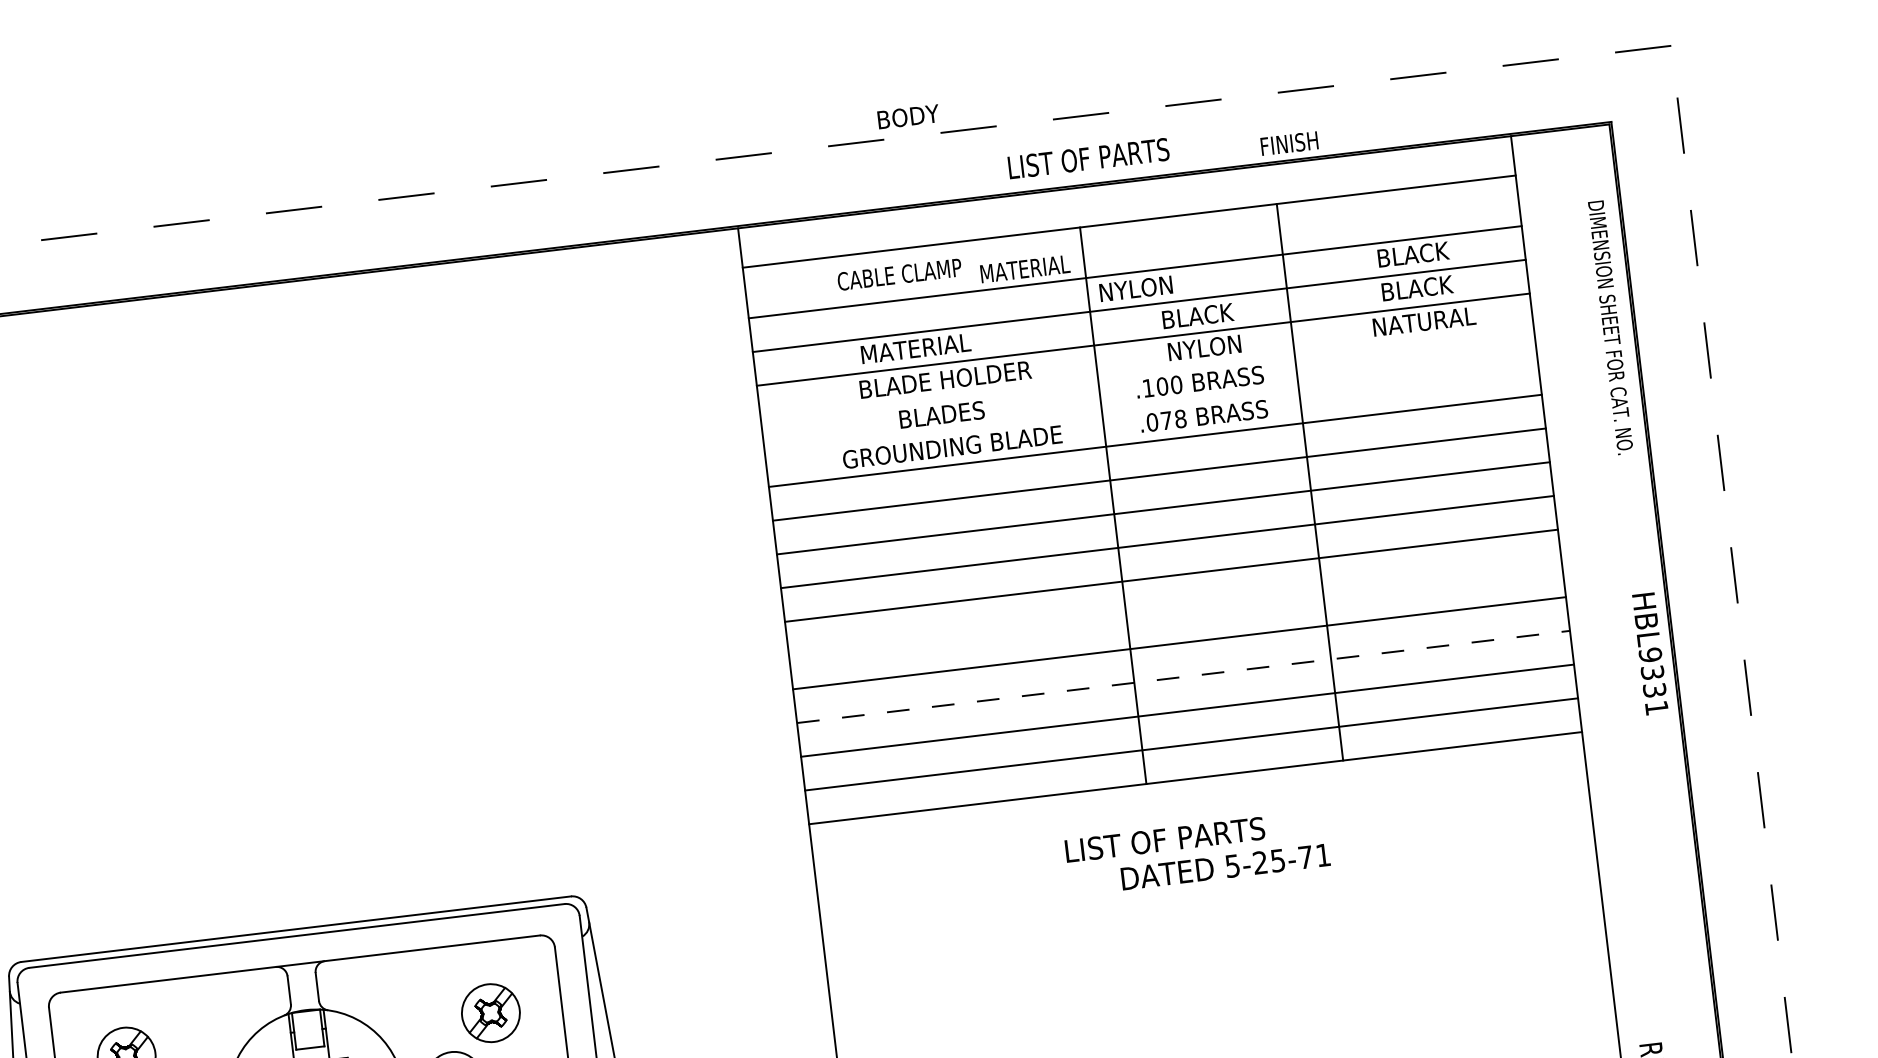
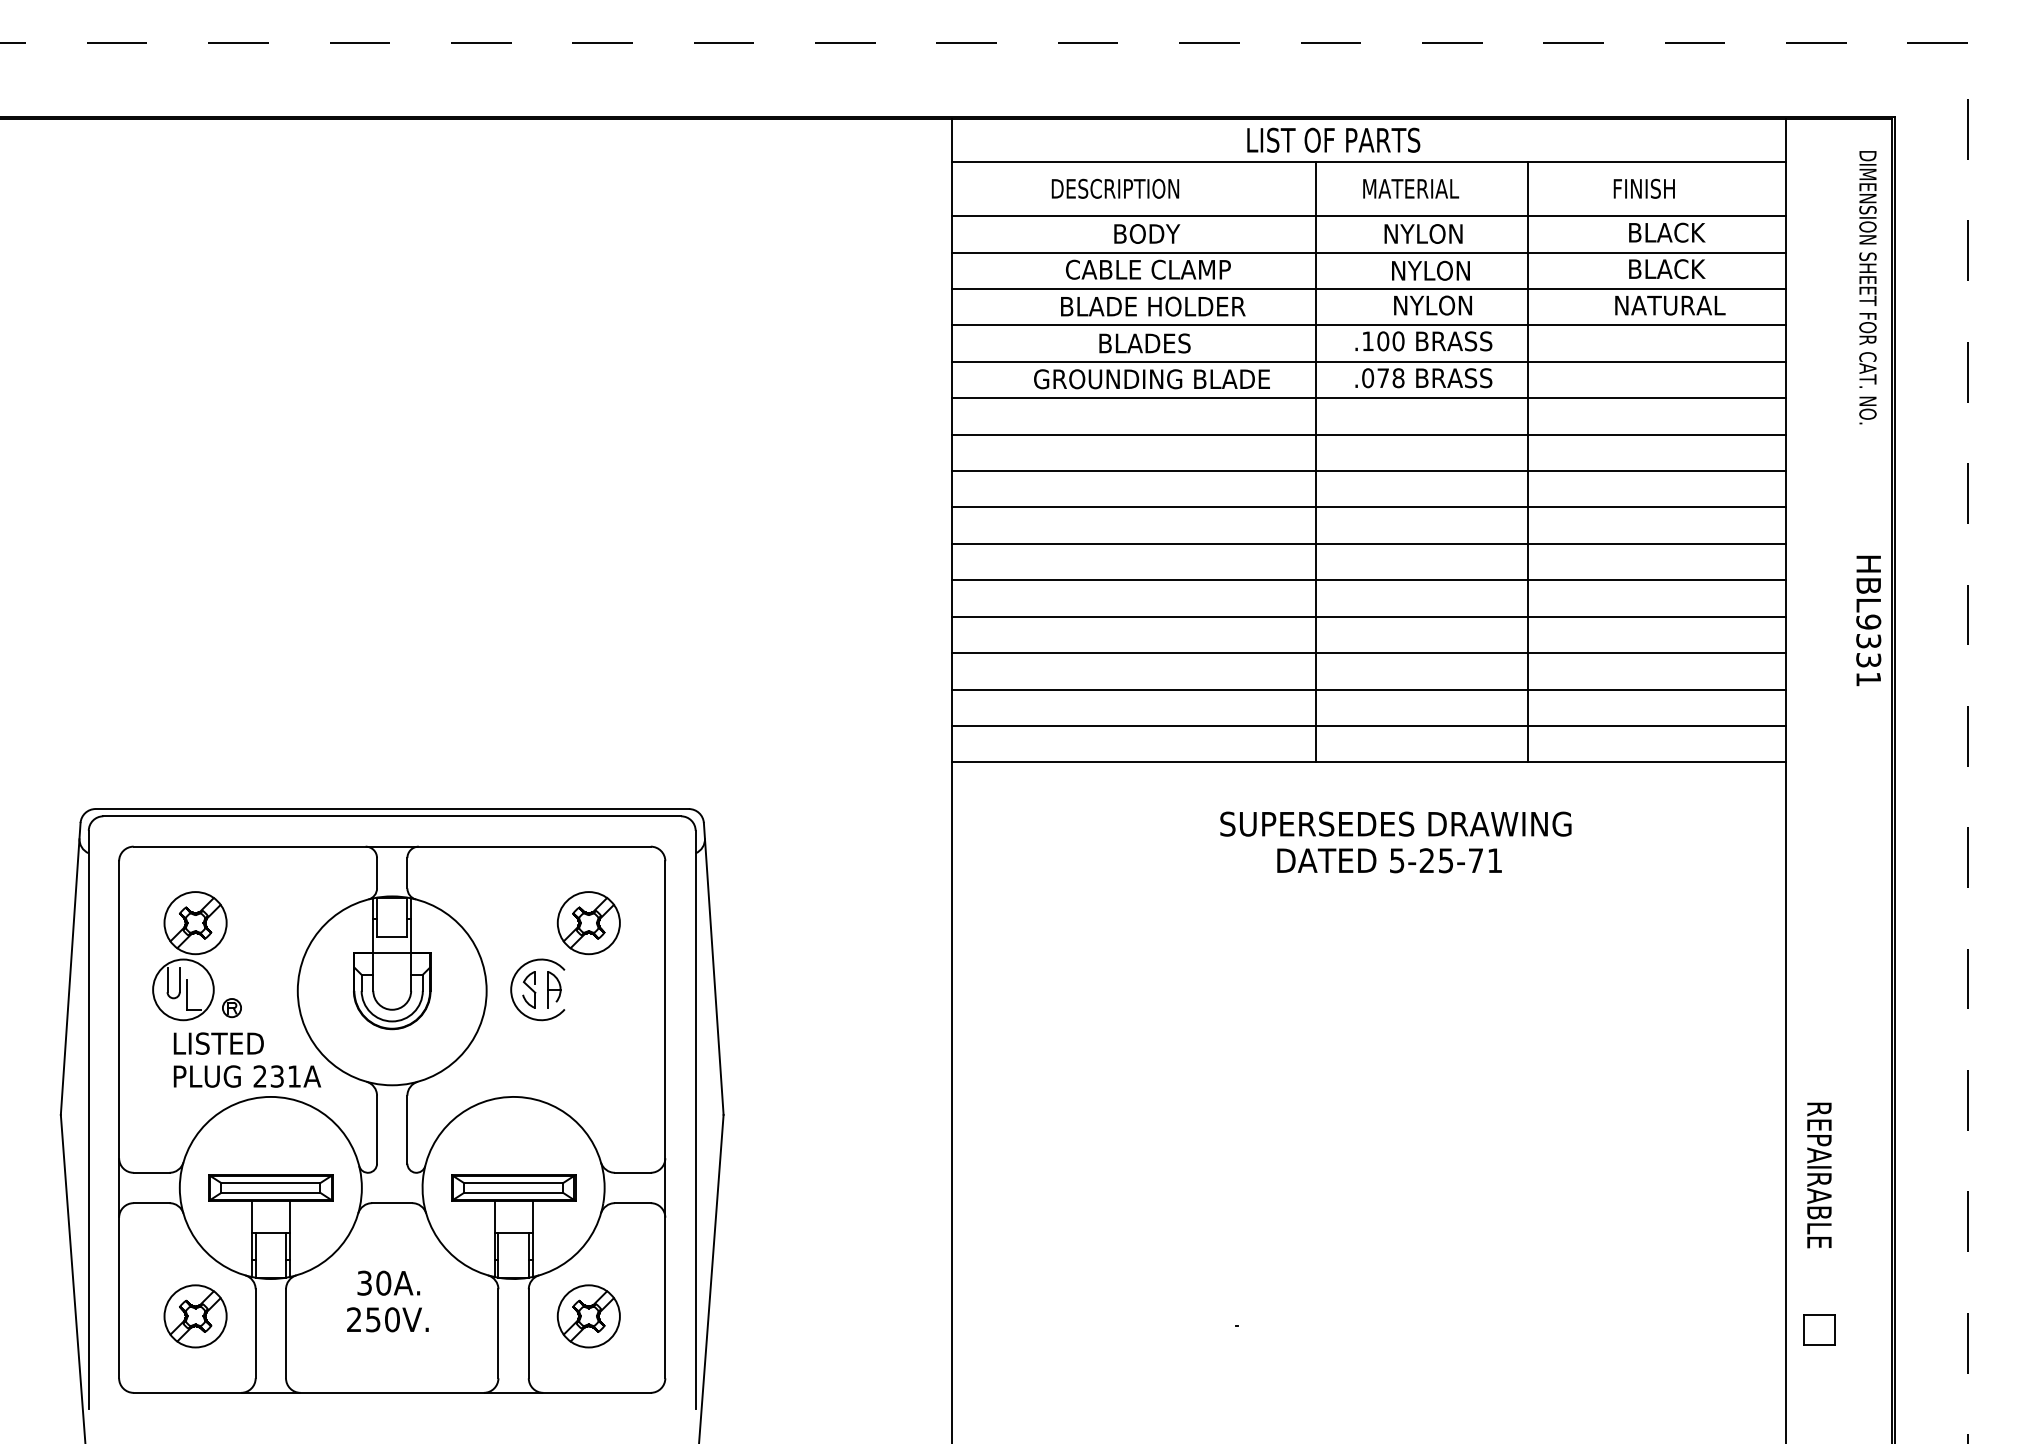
text: (908, 116) -> (1147, 233), moved
text: (1288, 143) -> (1643, 188), moved
text: (1088, 157) -> (1333, 139), moved
text: (1025, 268) -> (1411, 188), moved
text: (899, 274) -> (1117, 188), CABLE CLAMP -> DESCRIPTION
text: (1135, 288) -> (1423, 233), moved
text: (1199, 315) -> (1431, 270), BLACK -> NYLON
text: (1610, 327) -> (1867, 287), moved
text: (937, 345) -> (1148, 269), MATERIAL -> CABLE CLAMP
line: (1147, 373) -> (1368, 325), added
line: (1151, 406) -> (1368, 361), added
line: (1175, 609) -> (1368, 580), added
text: (1650, 653) -> (1868, 620), moved
line: (1184, 677) -> (1369, 653), dashed -> solid
text: (1227, 831) -> (1395, 823), LIST OF PARTS -> SUPERSEDES DRAWING

